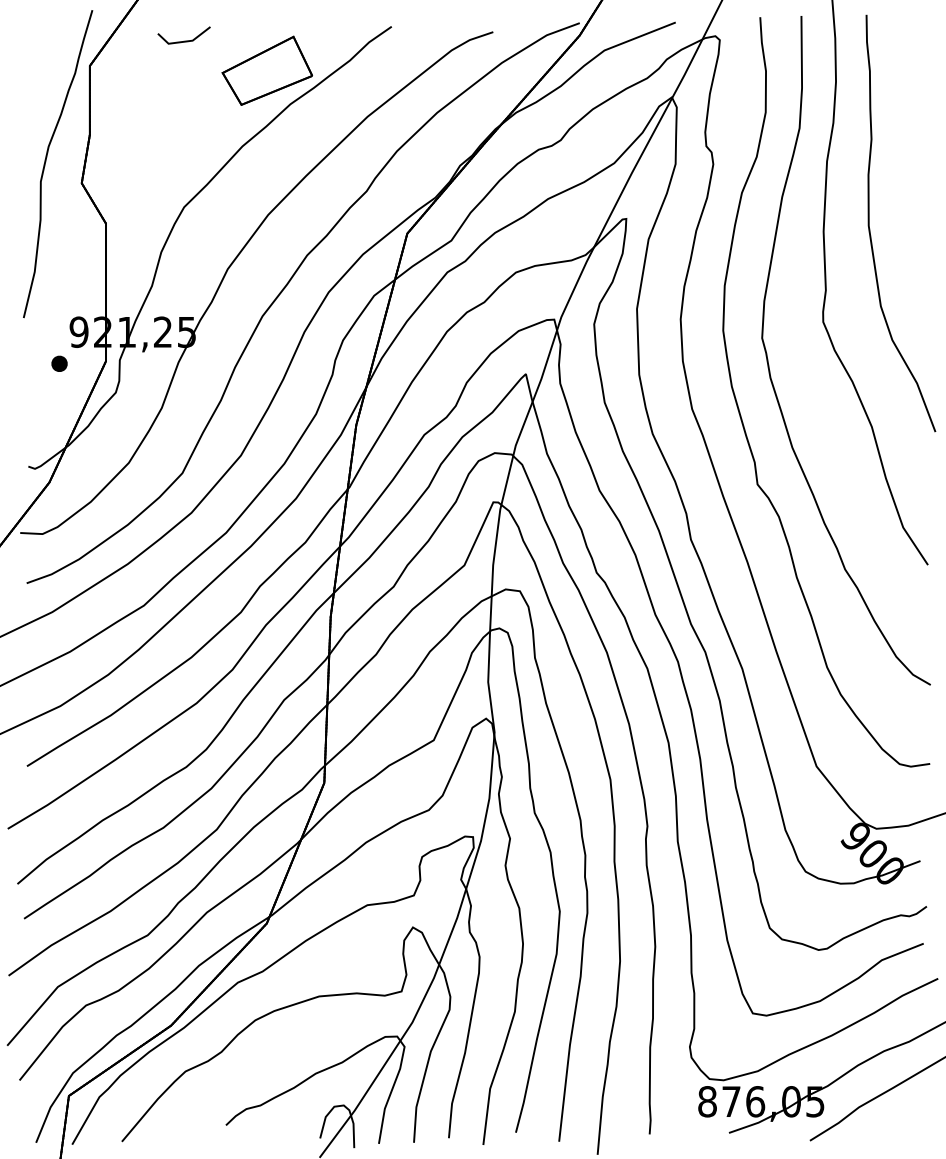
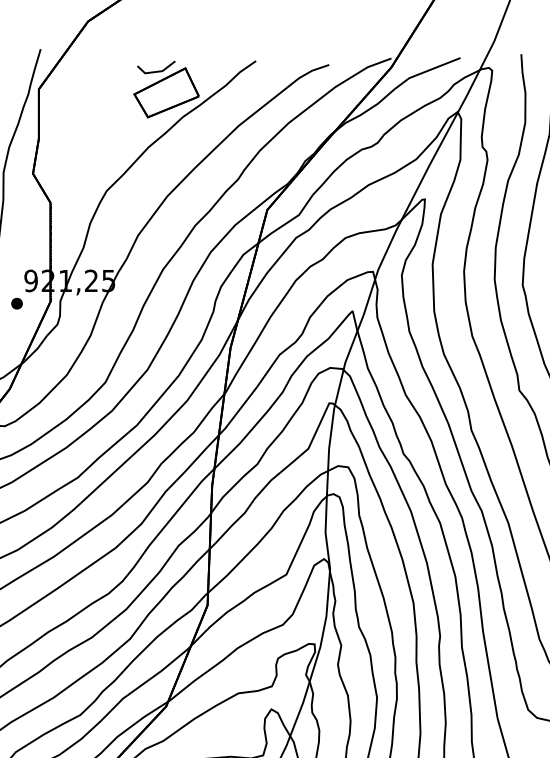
part: (183, 35) -> (155, 67), moved

